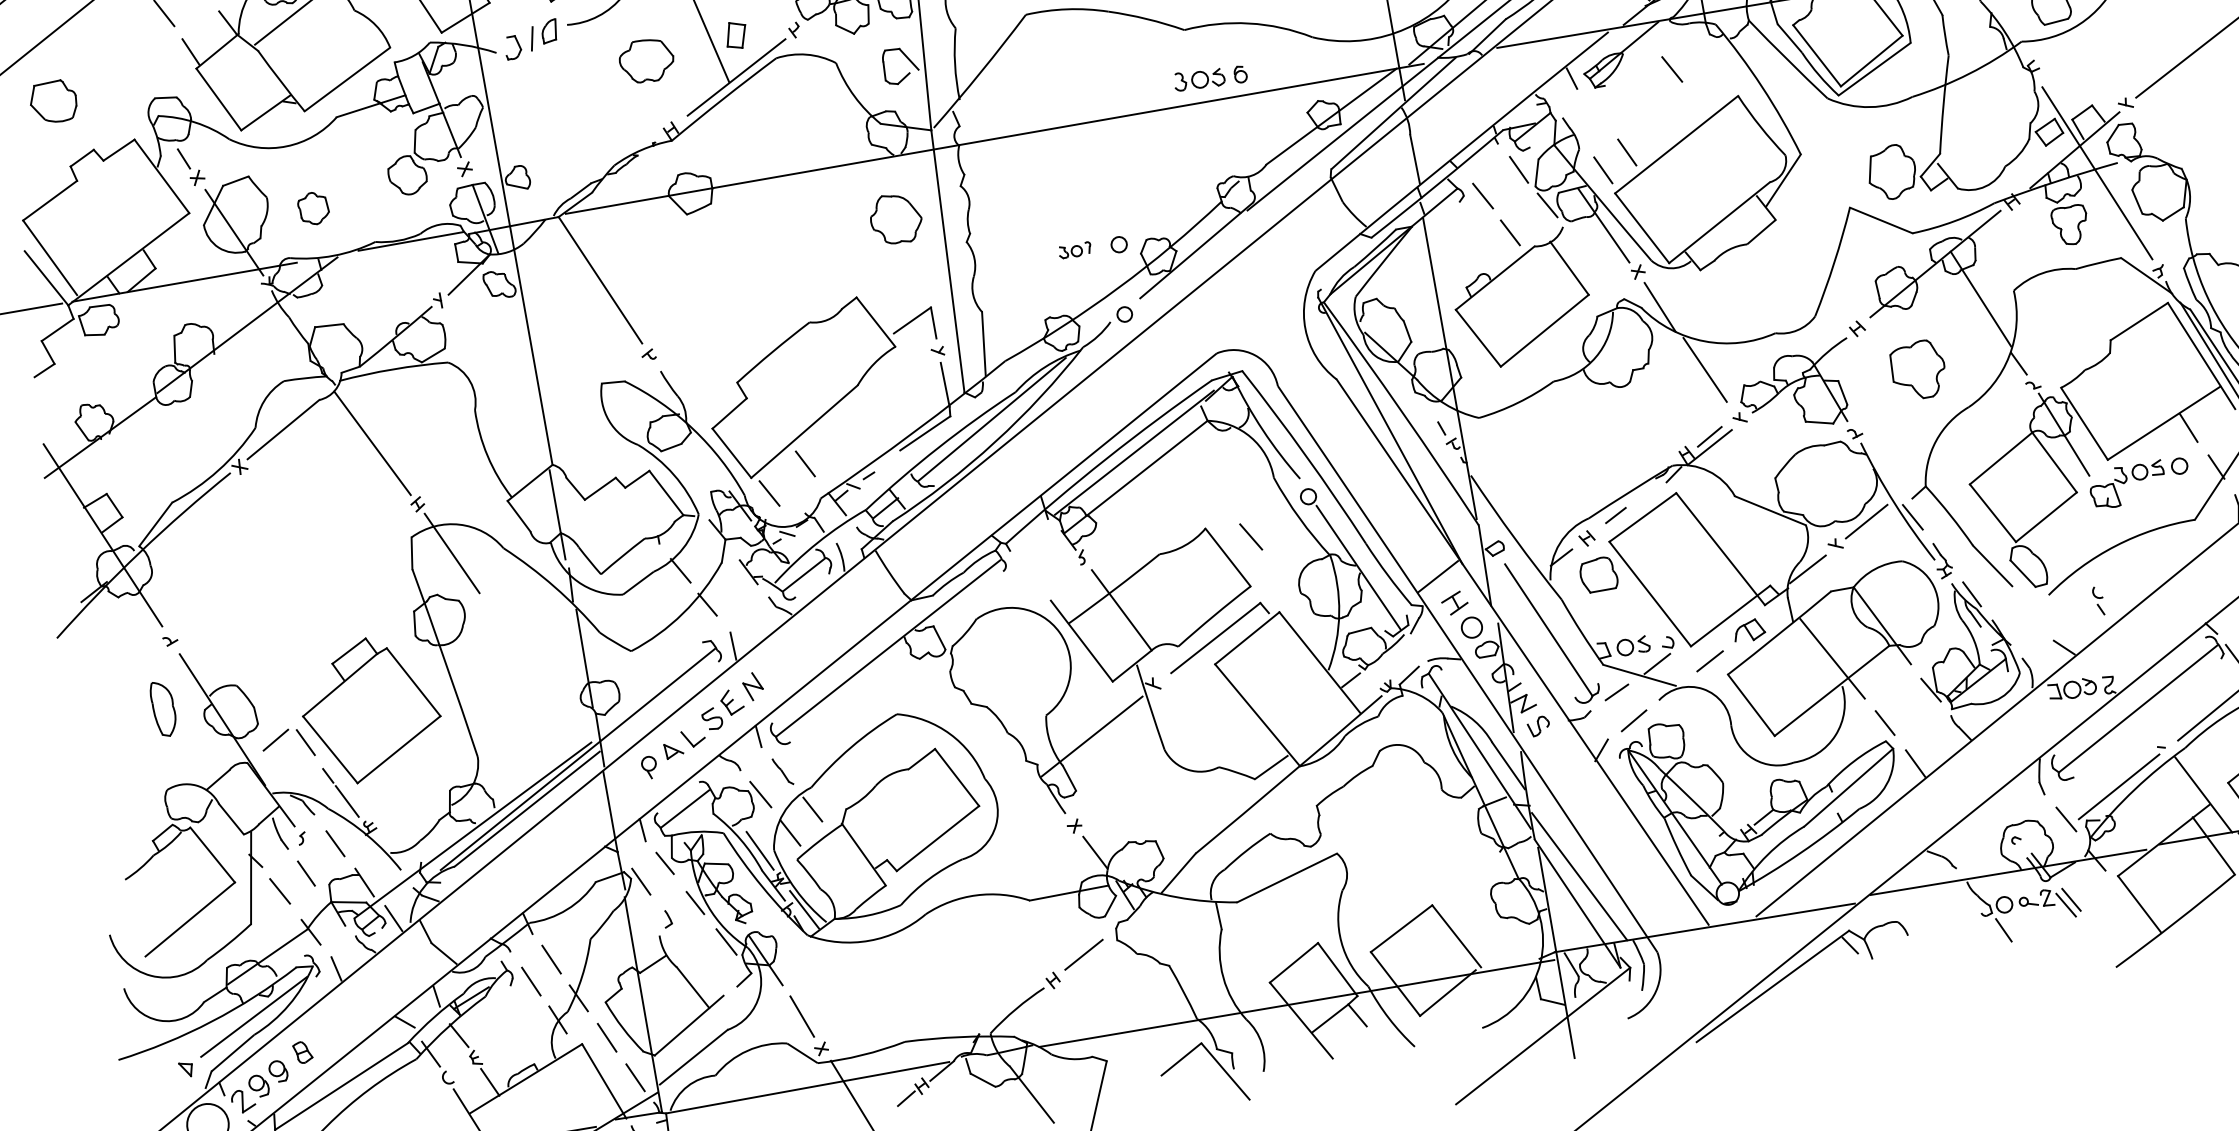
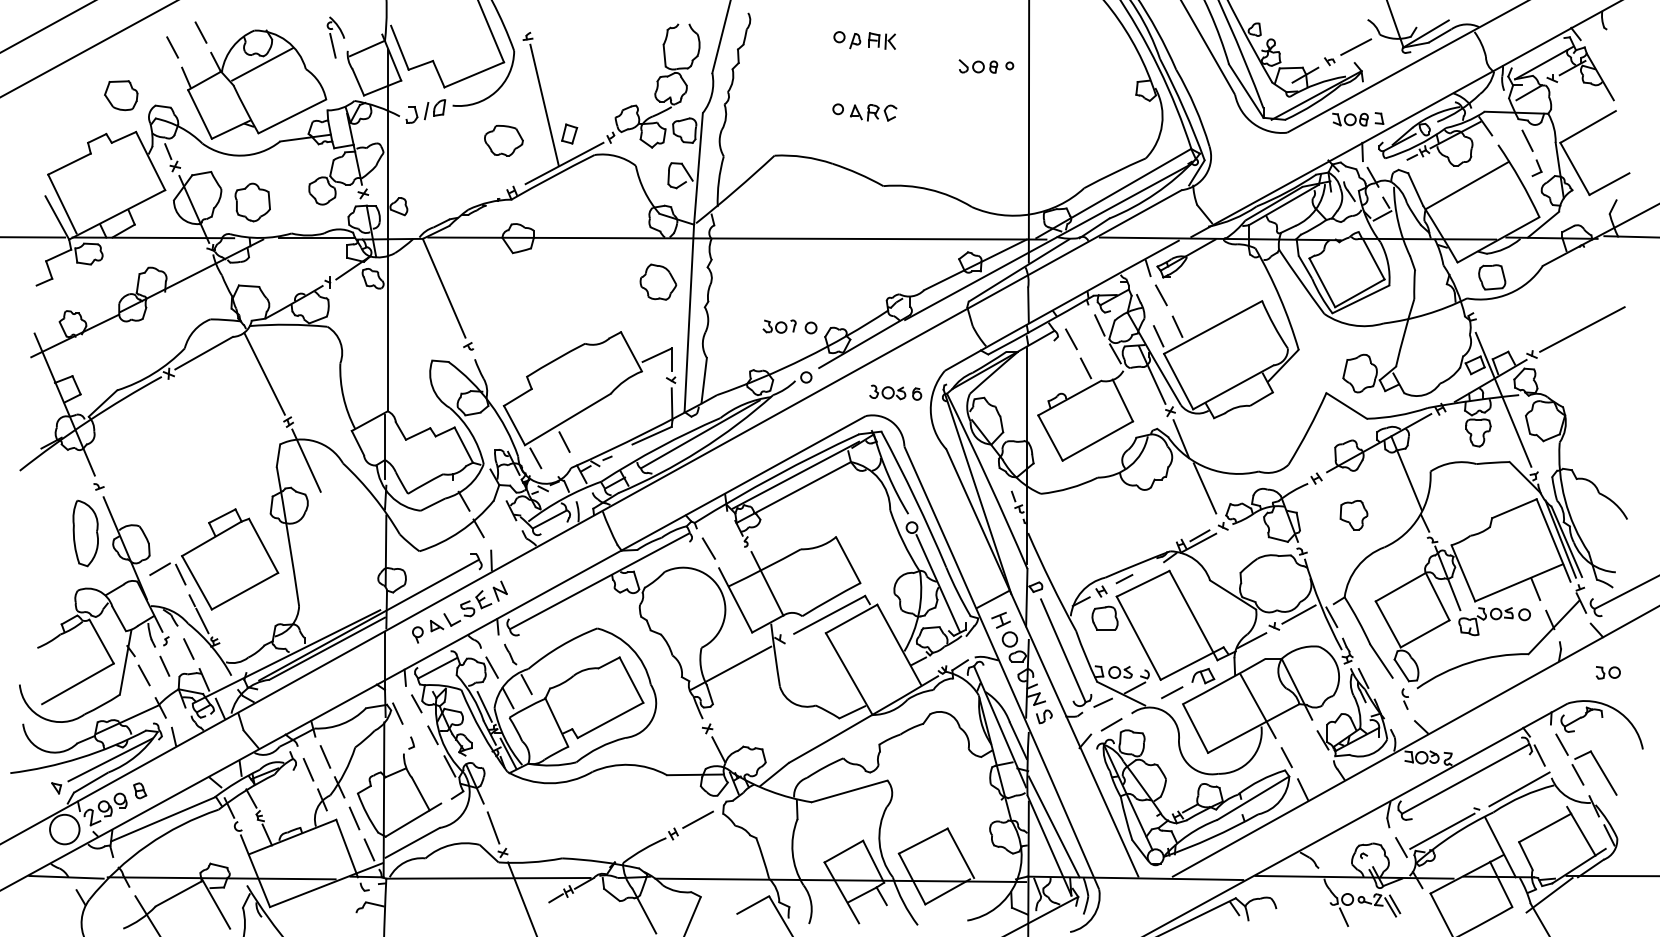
line: (1672, 69) -> (1161, 295), moved
part: (1210, 77) -> (895, 392), moved
part: (53, 101) -> (121, 95), moved
part: (313, 208) -> (252, 202), size x1.67
part: (1074, 250) -> (779, 326), size x1.43
part: (1917, 370) -> (1353, 515), size x0.71
line: (1250, 536) -> (708, 548), moved
part: (2097, 600) -> (1404, 698), moved
part: (163, 709) -> (85, 533), size x1.67

